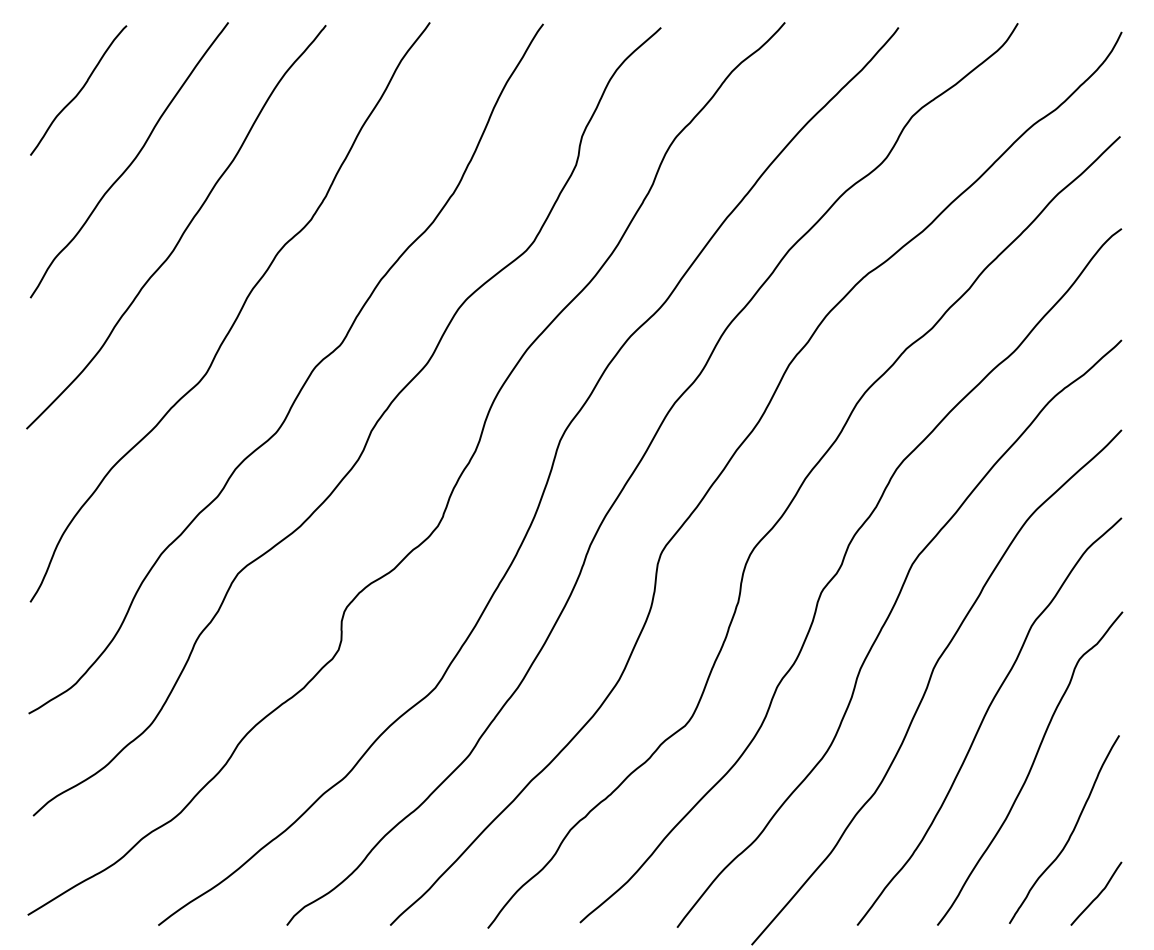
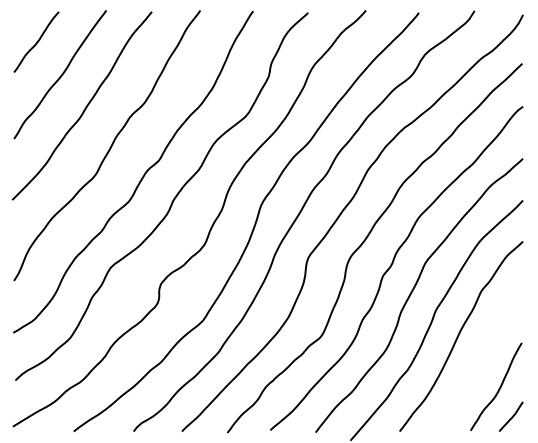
curve: (1028, 768) -> (479, 358), removed

